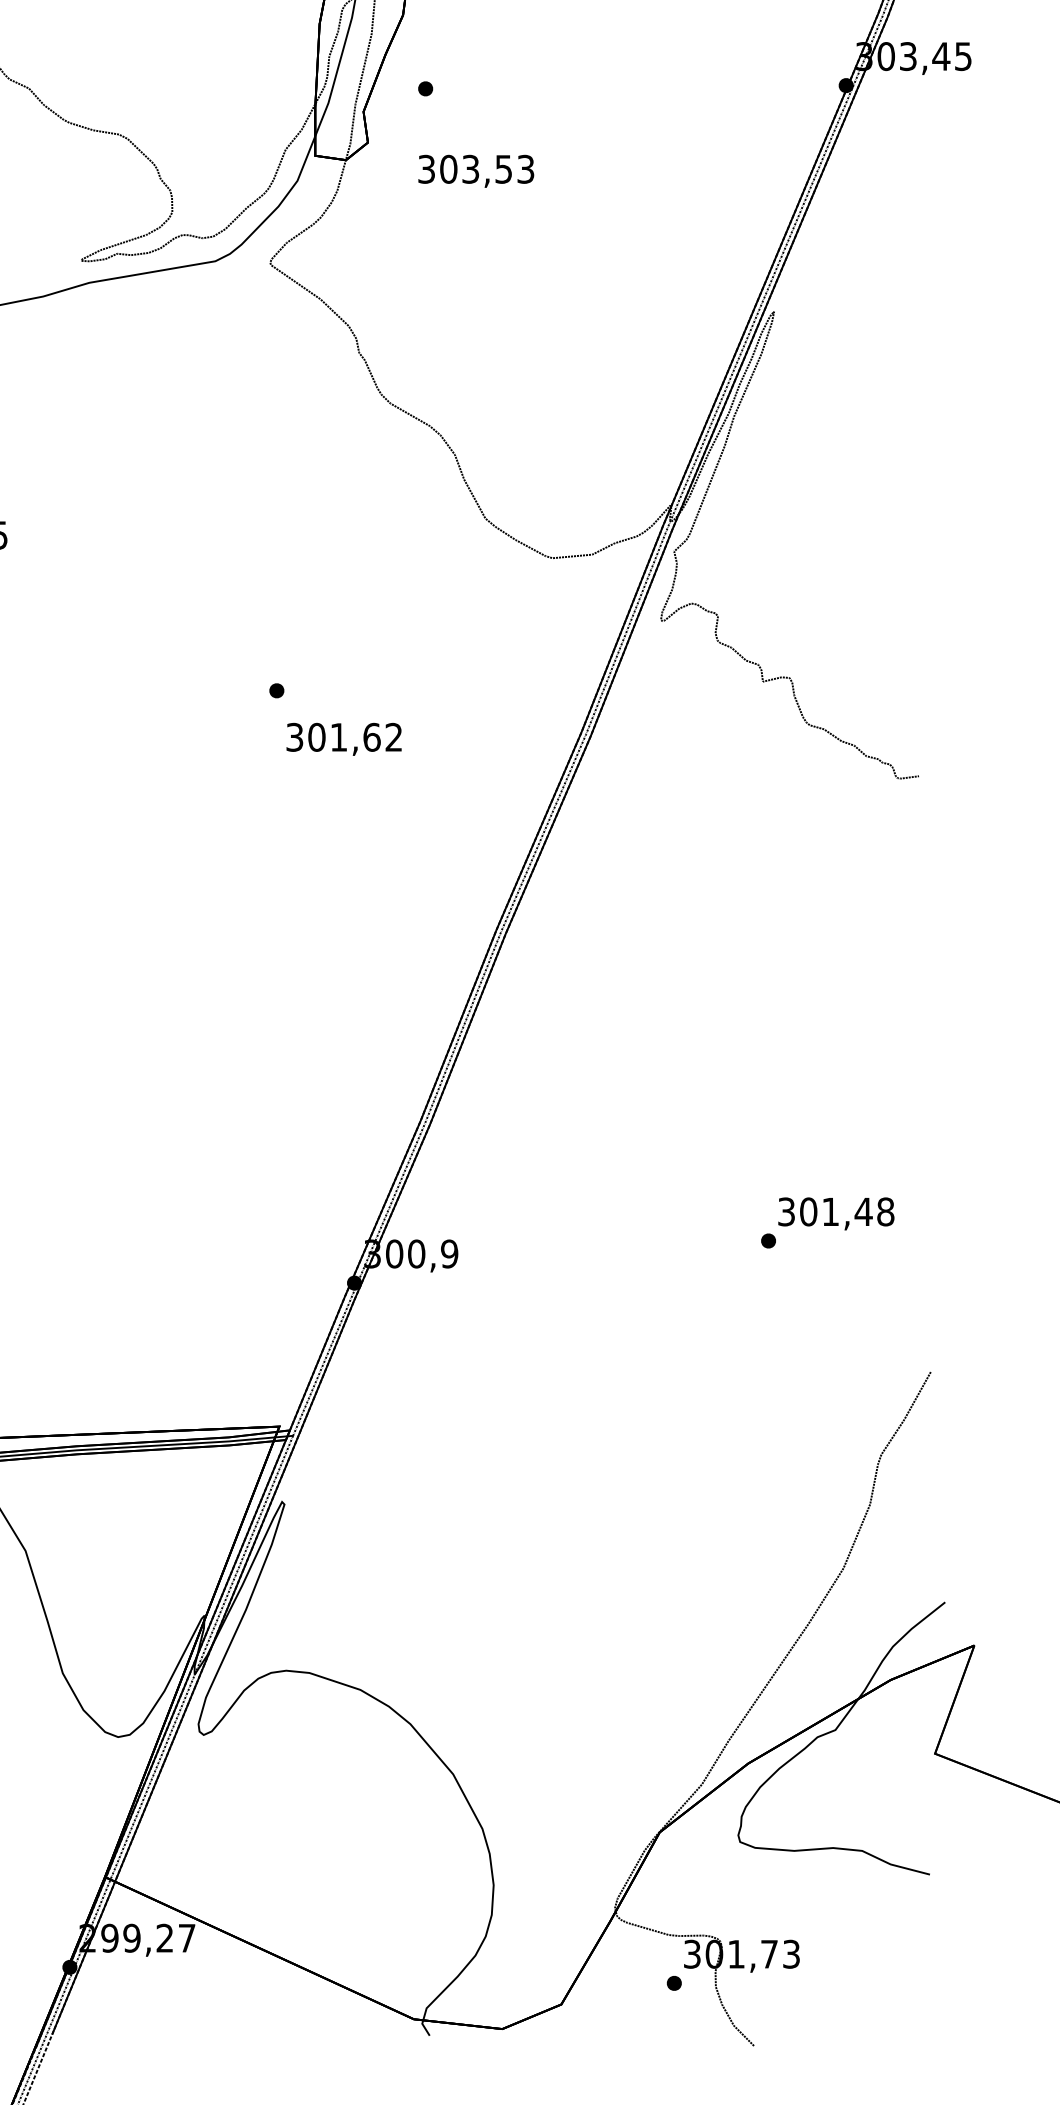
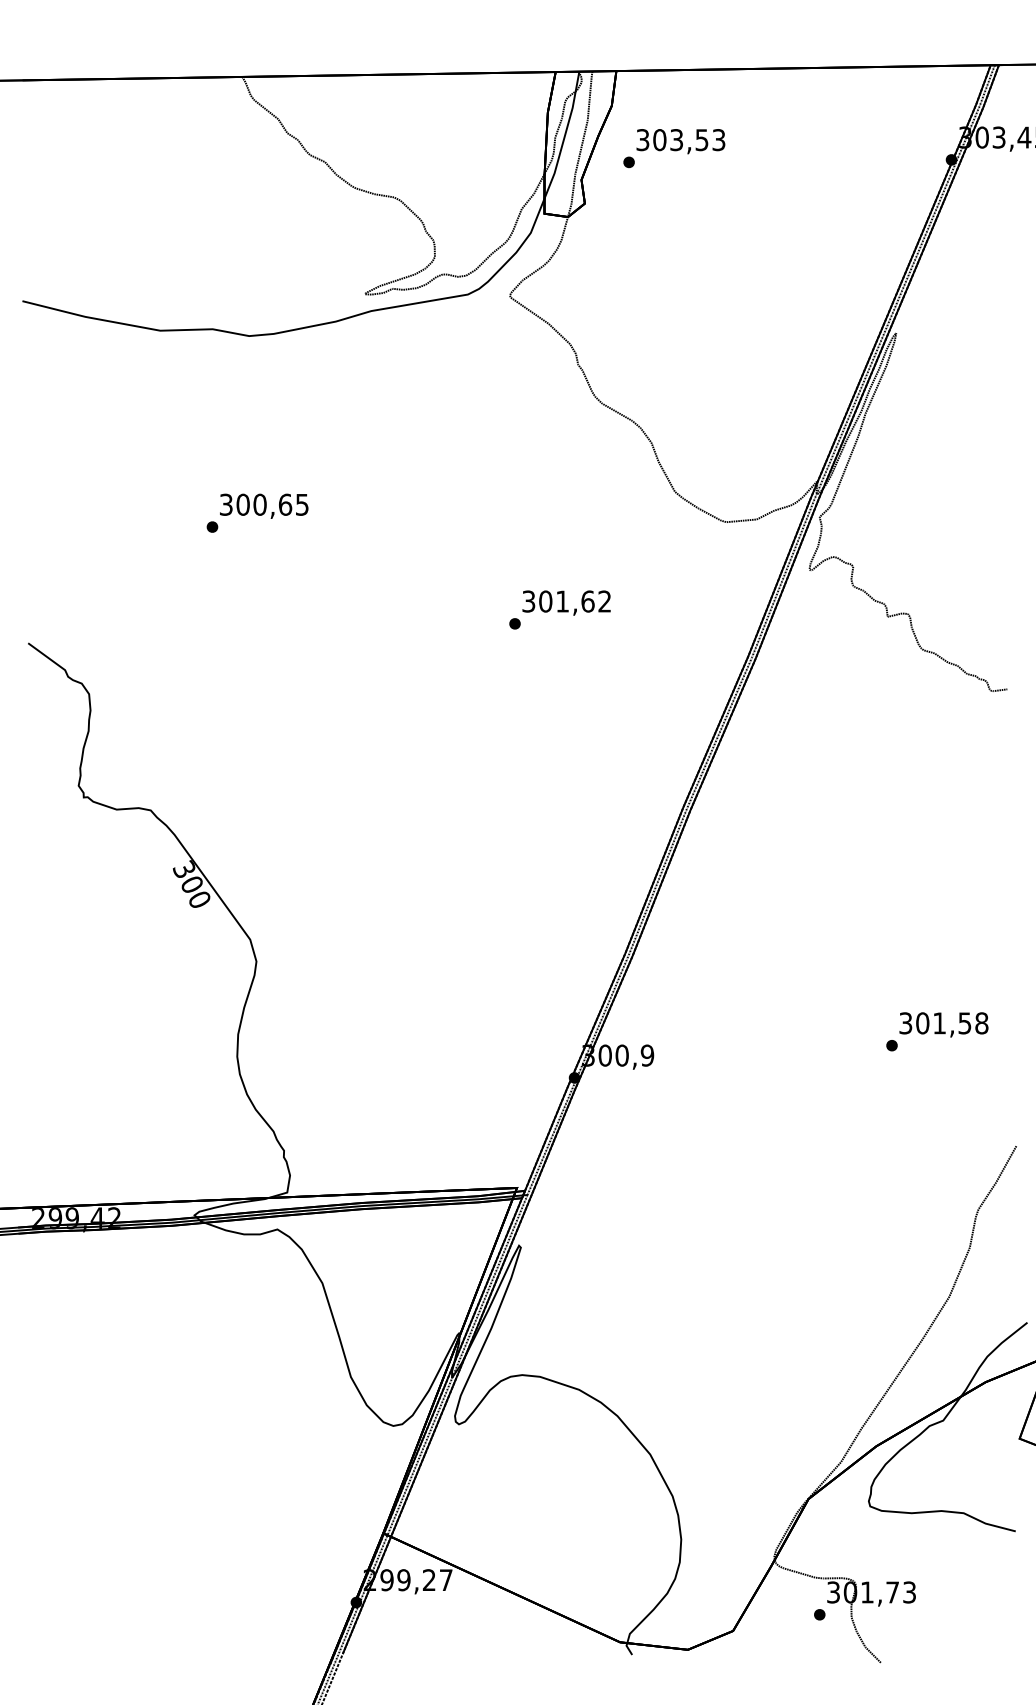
text: (475, 171) -> (680, 141), moved
text: (343, 738) -> (566, 602), moved
text: (863, 1212) -> (964, 1023), 301,48 -> 301,58

